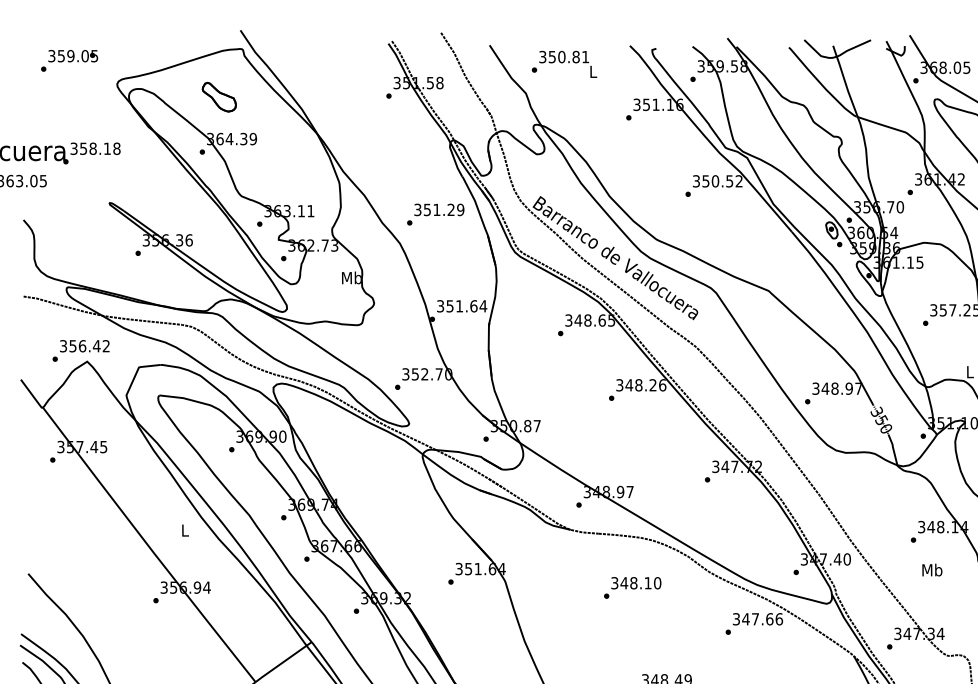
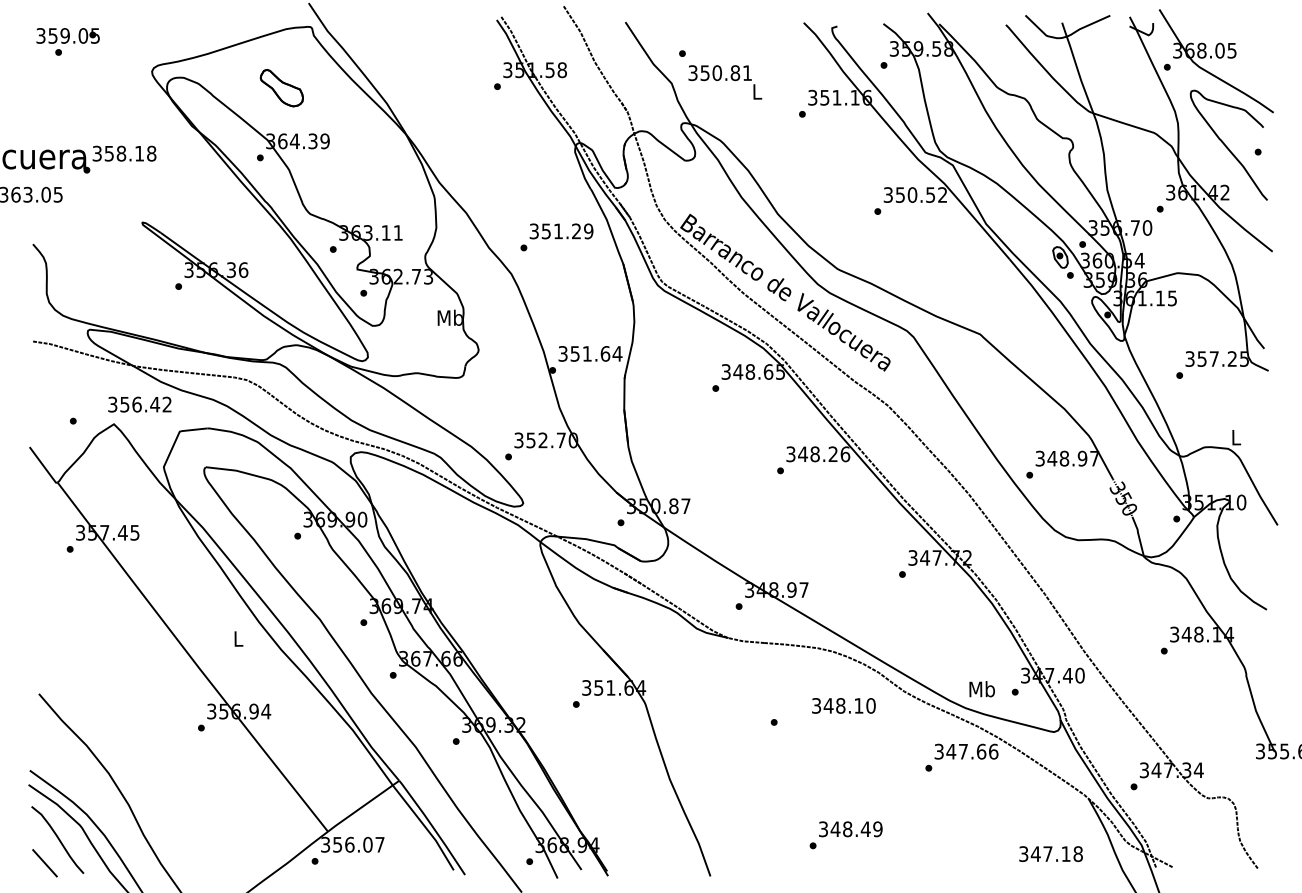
text: (72, 55) -> (67, 35), moved
text: (568, 64) -> (725, 82), moved
text: (84, 346) -> (139, 404), moved
text: (931, 570) -> (981, 689), moved
text: (635, 582) -> (843, 705), moved

